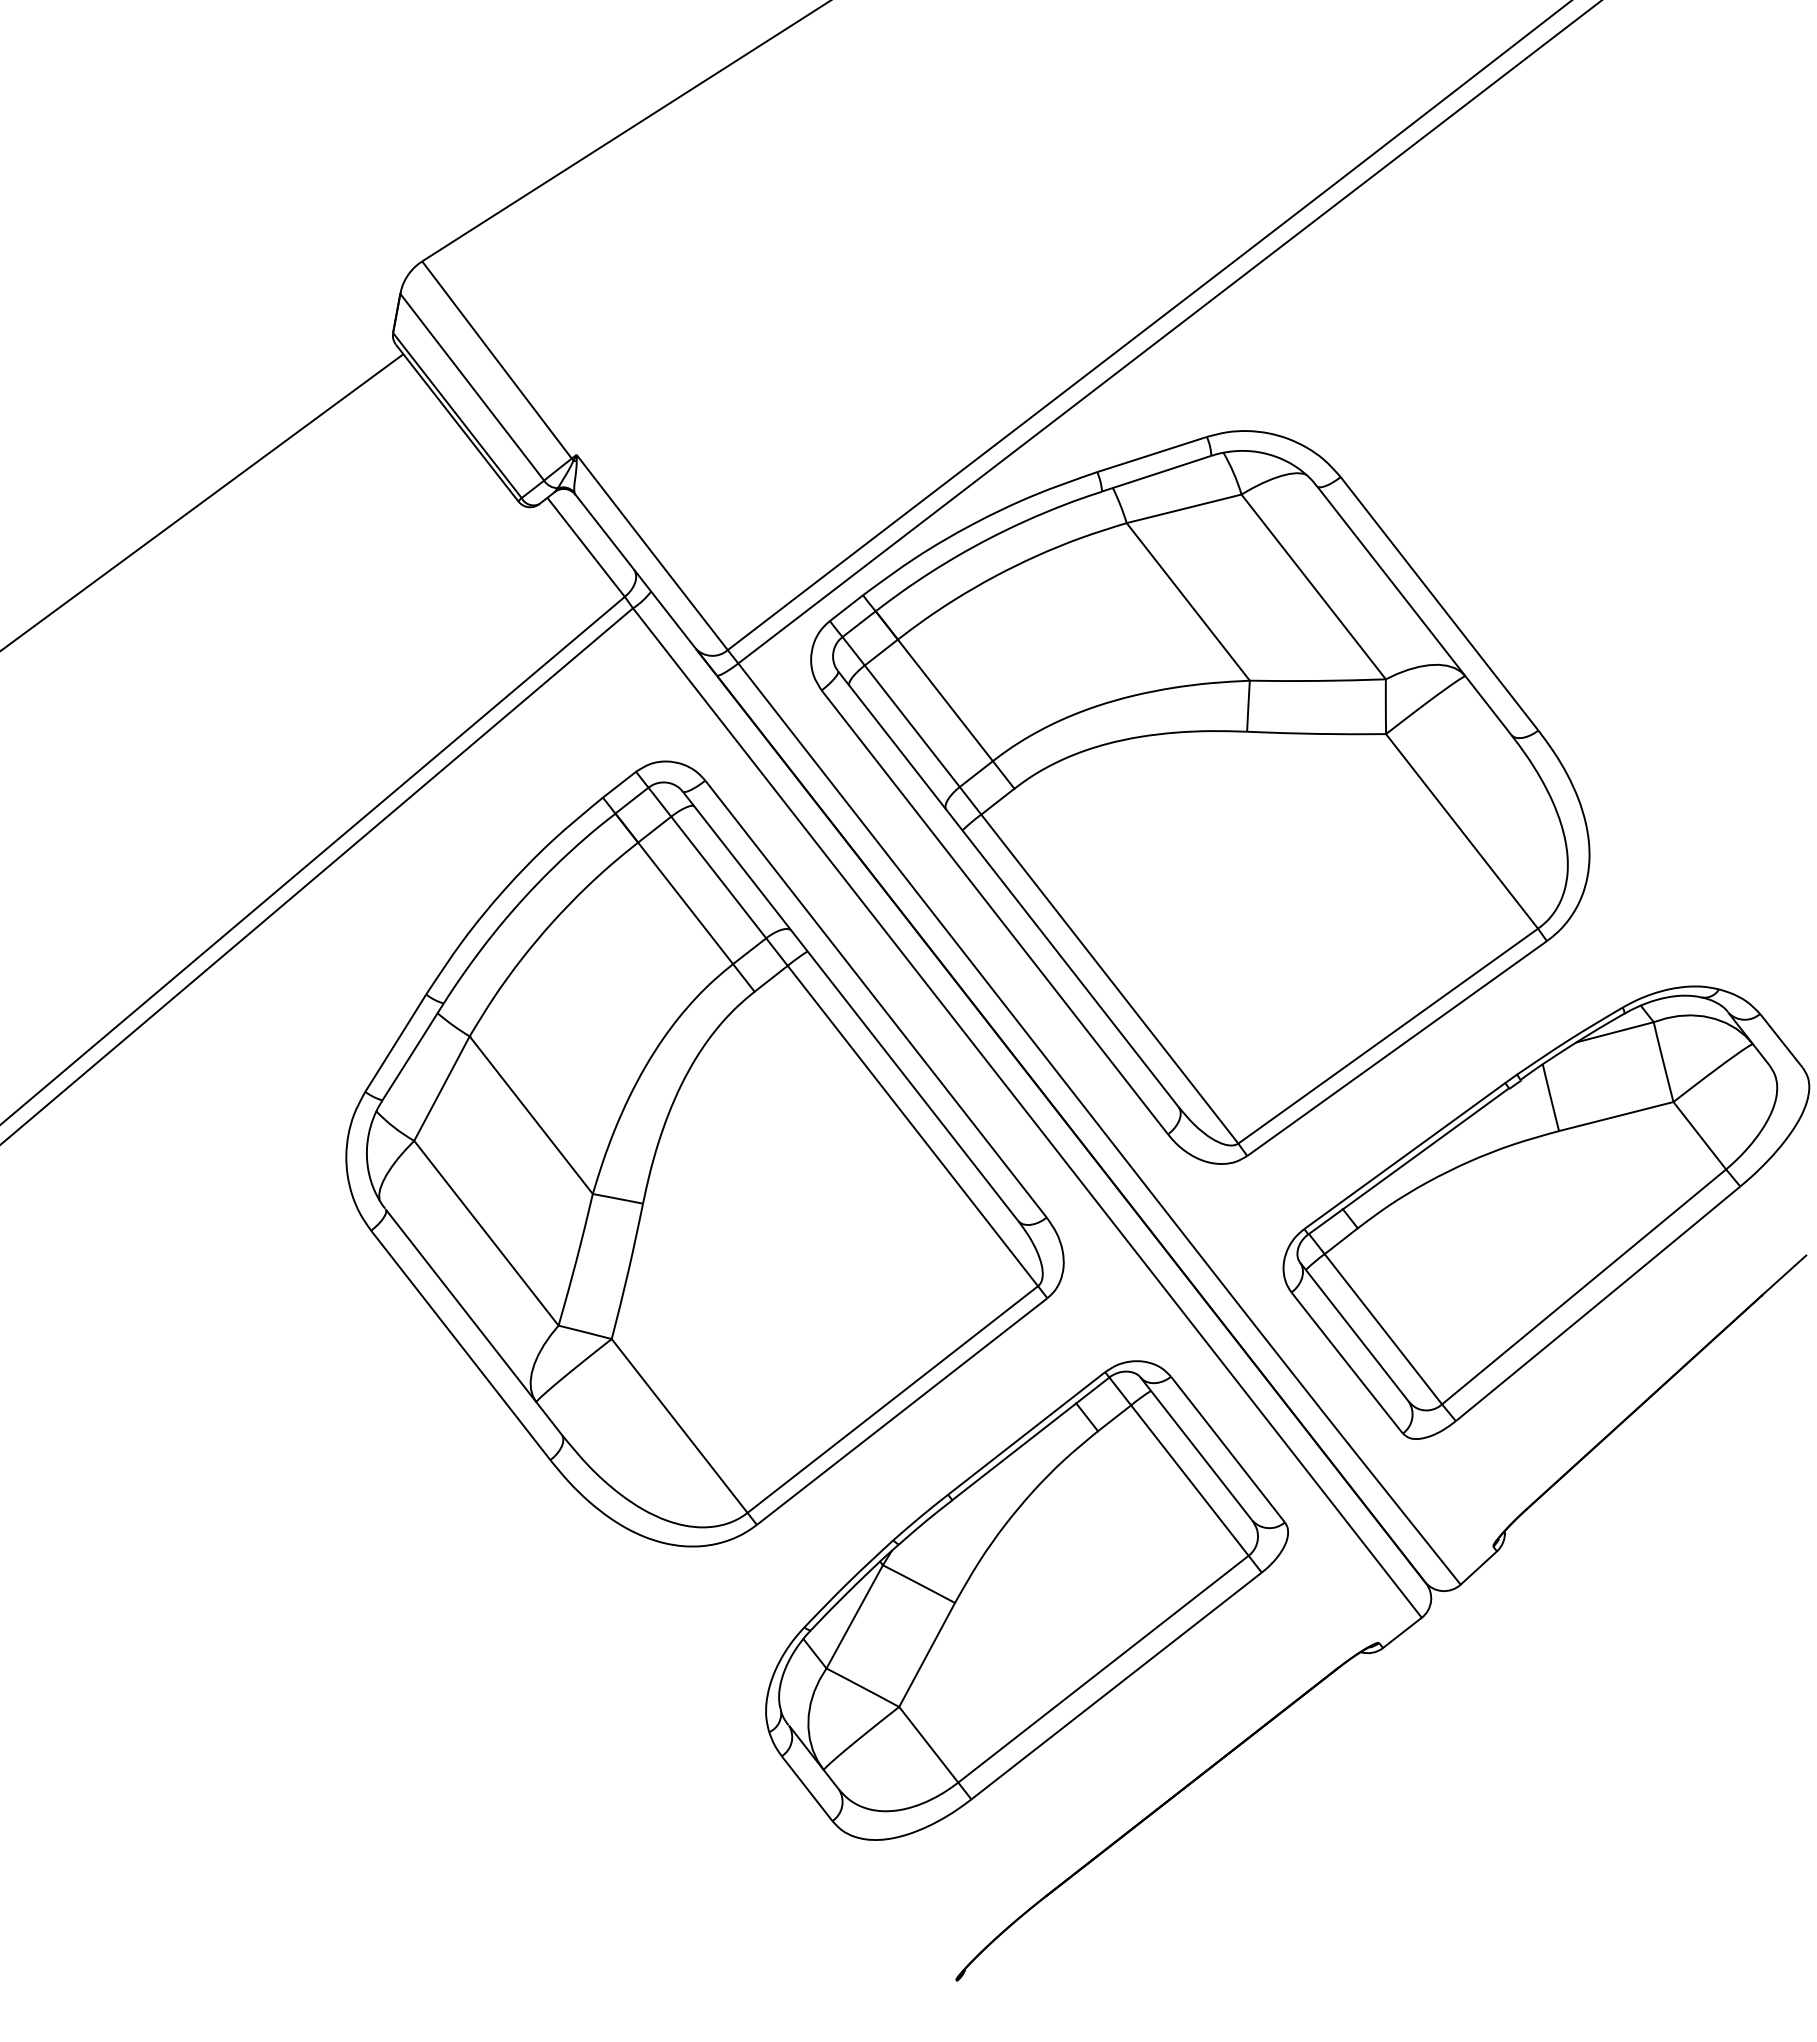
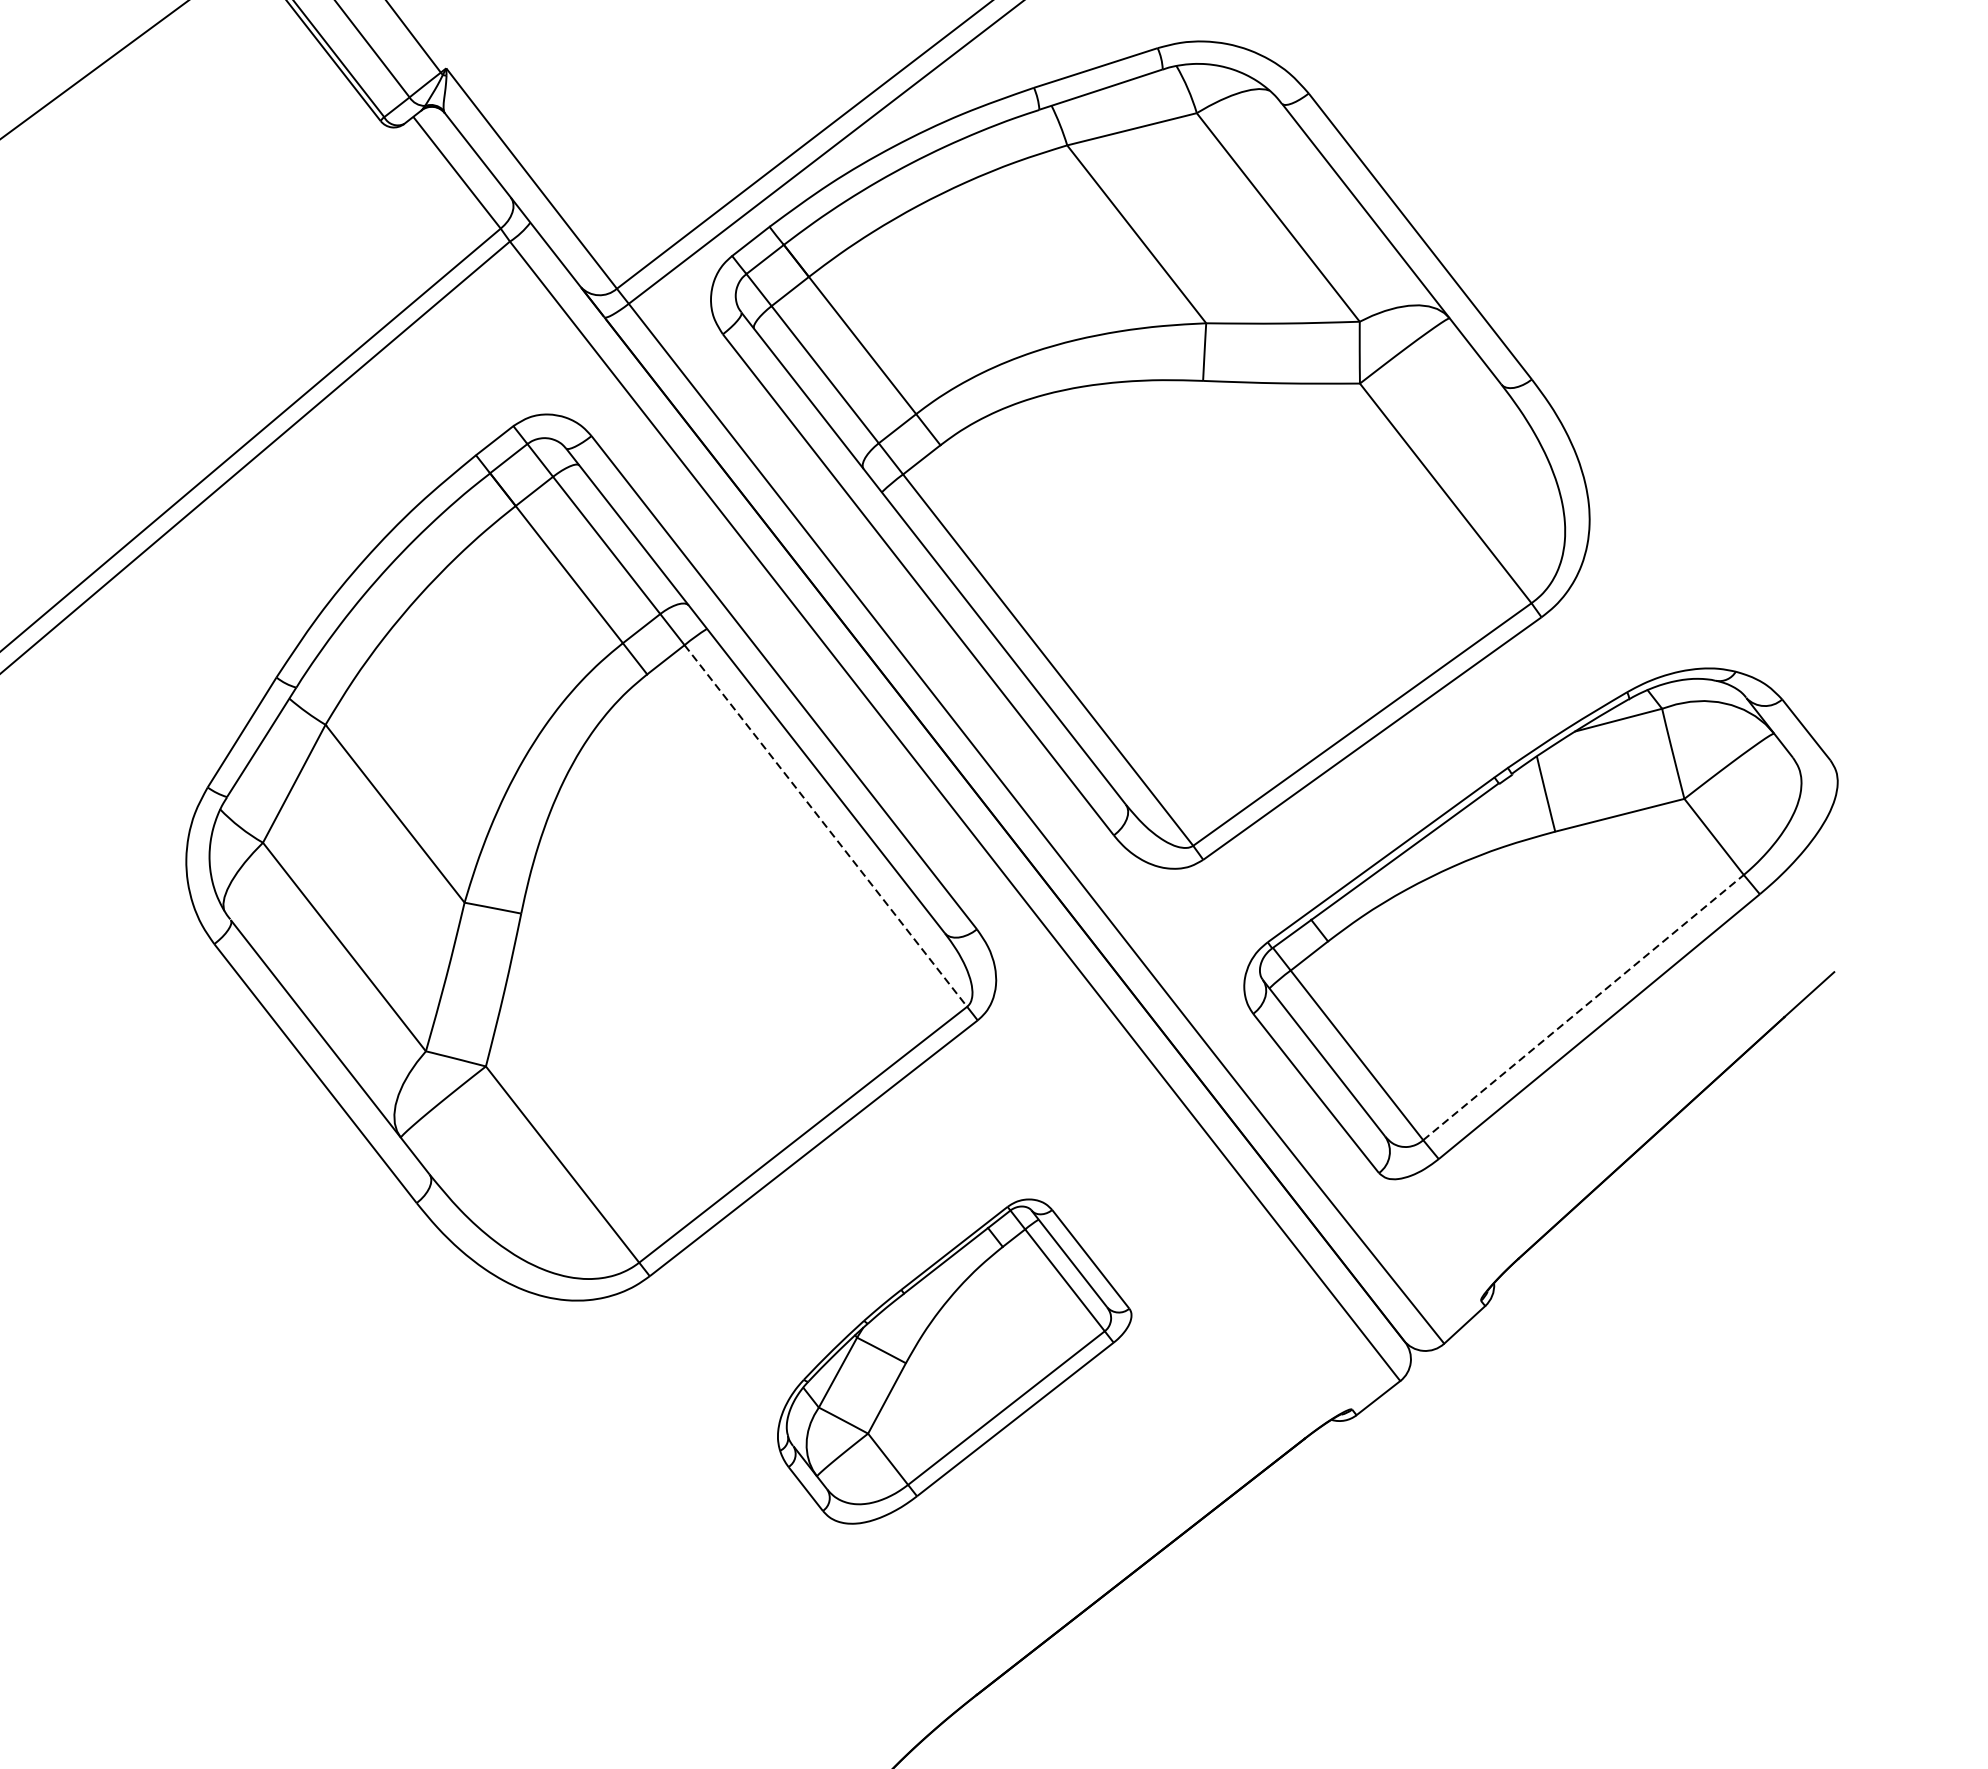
line: (913, 1126) -> (826, 826), solid -> dashed
line: (1584, 1286) -> (1583, 1007), solid -> dashed
part: (1026, 1600) -> (954, 1361), size x0.6

